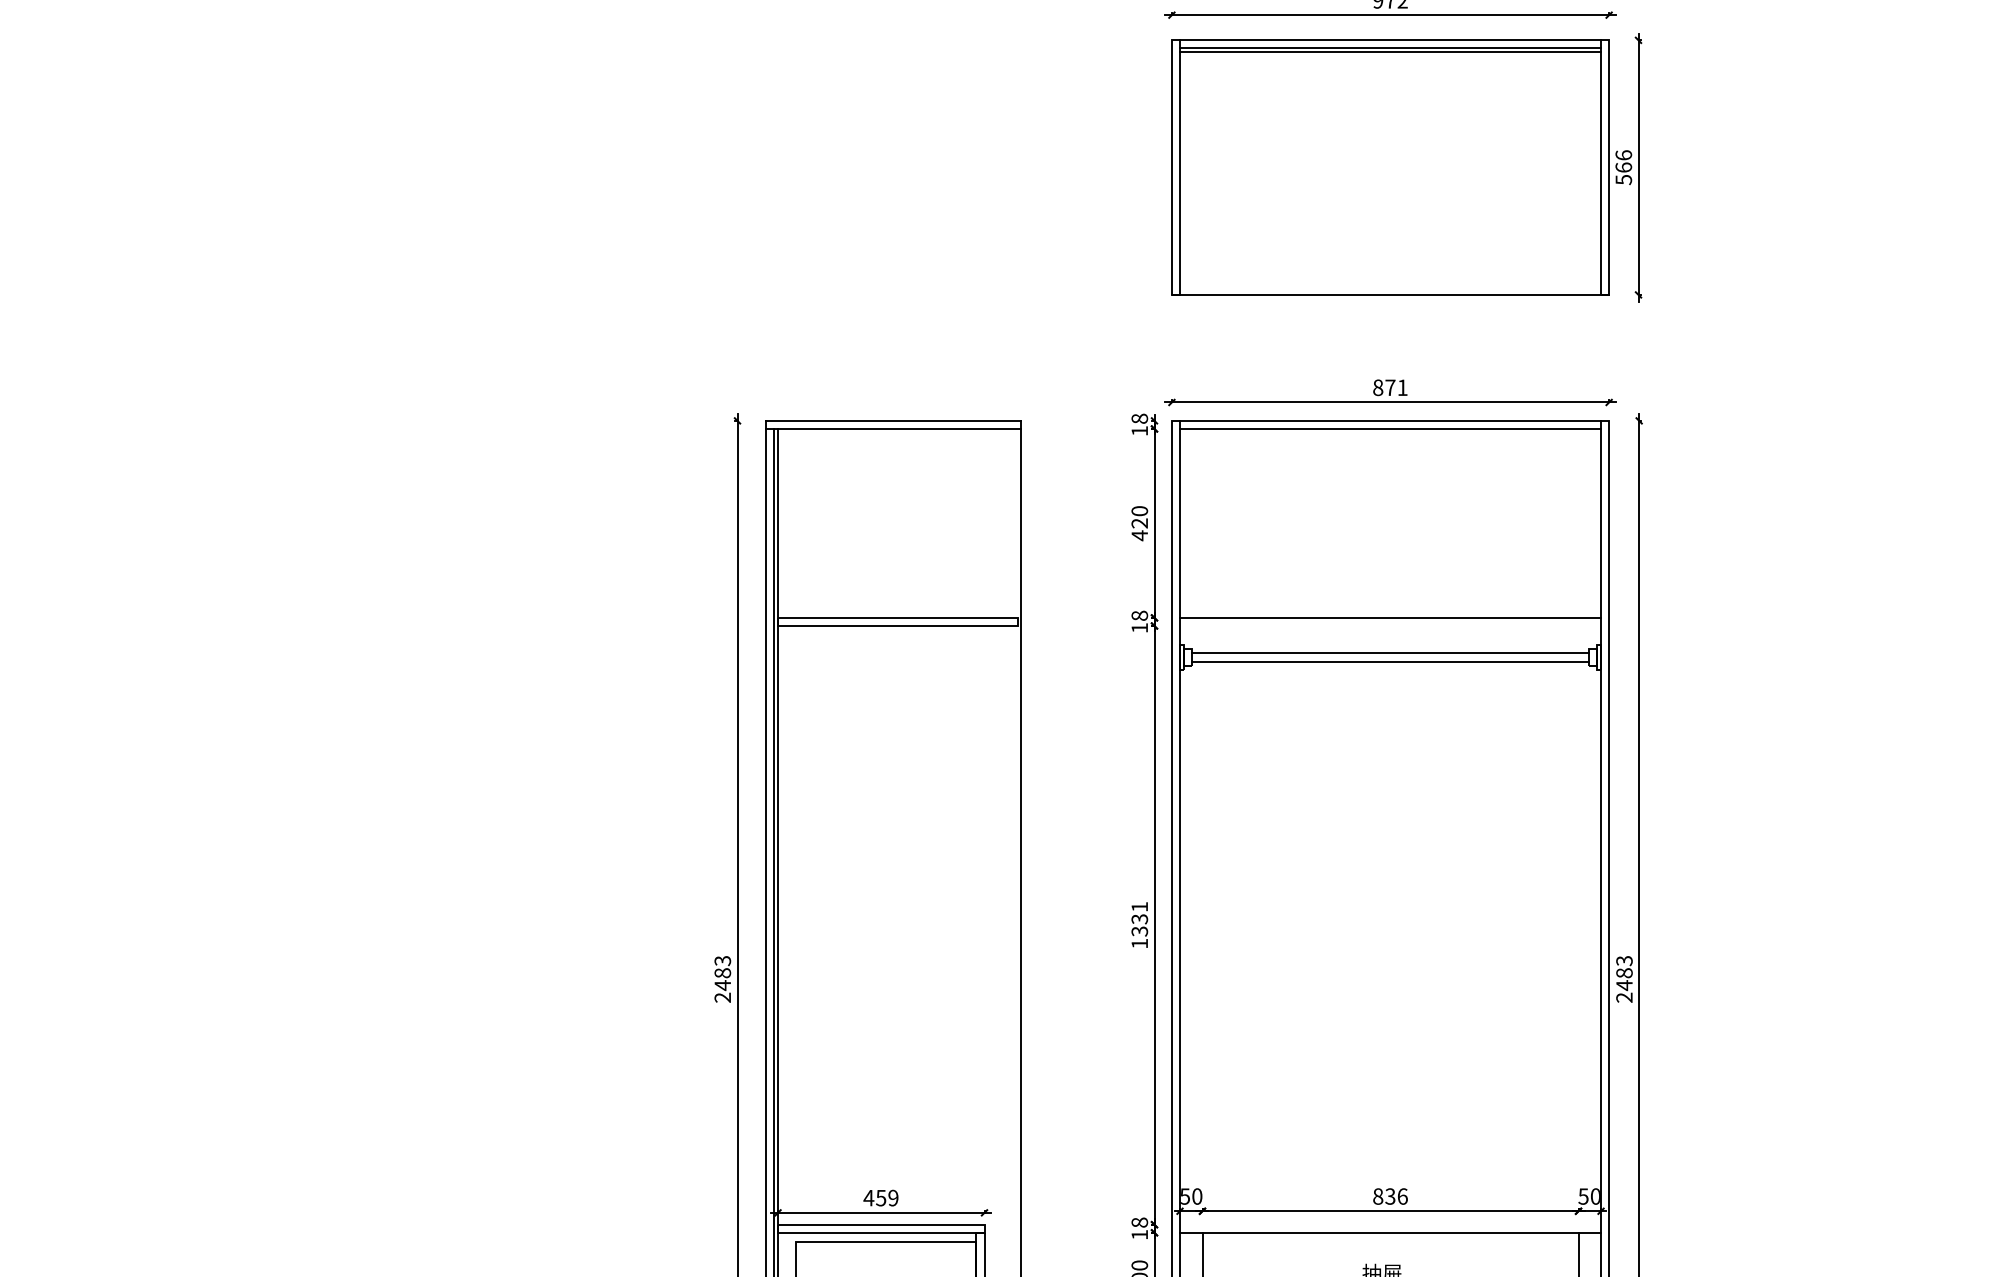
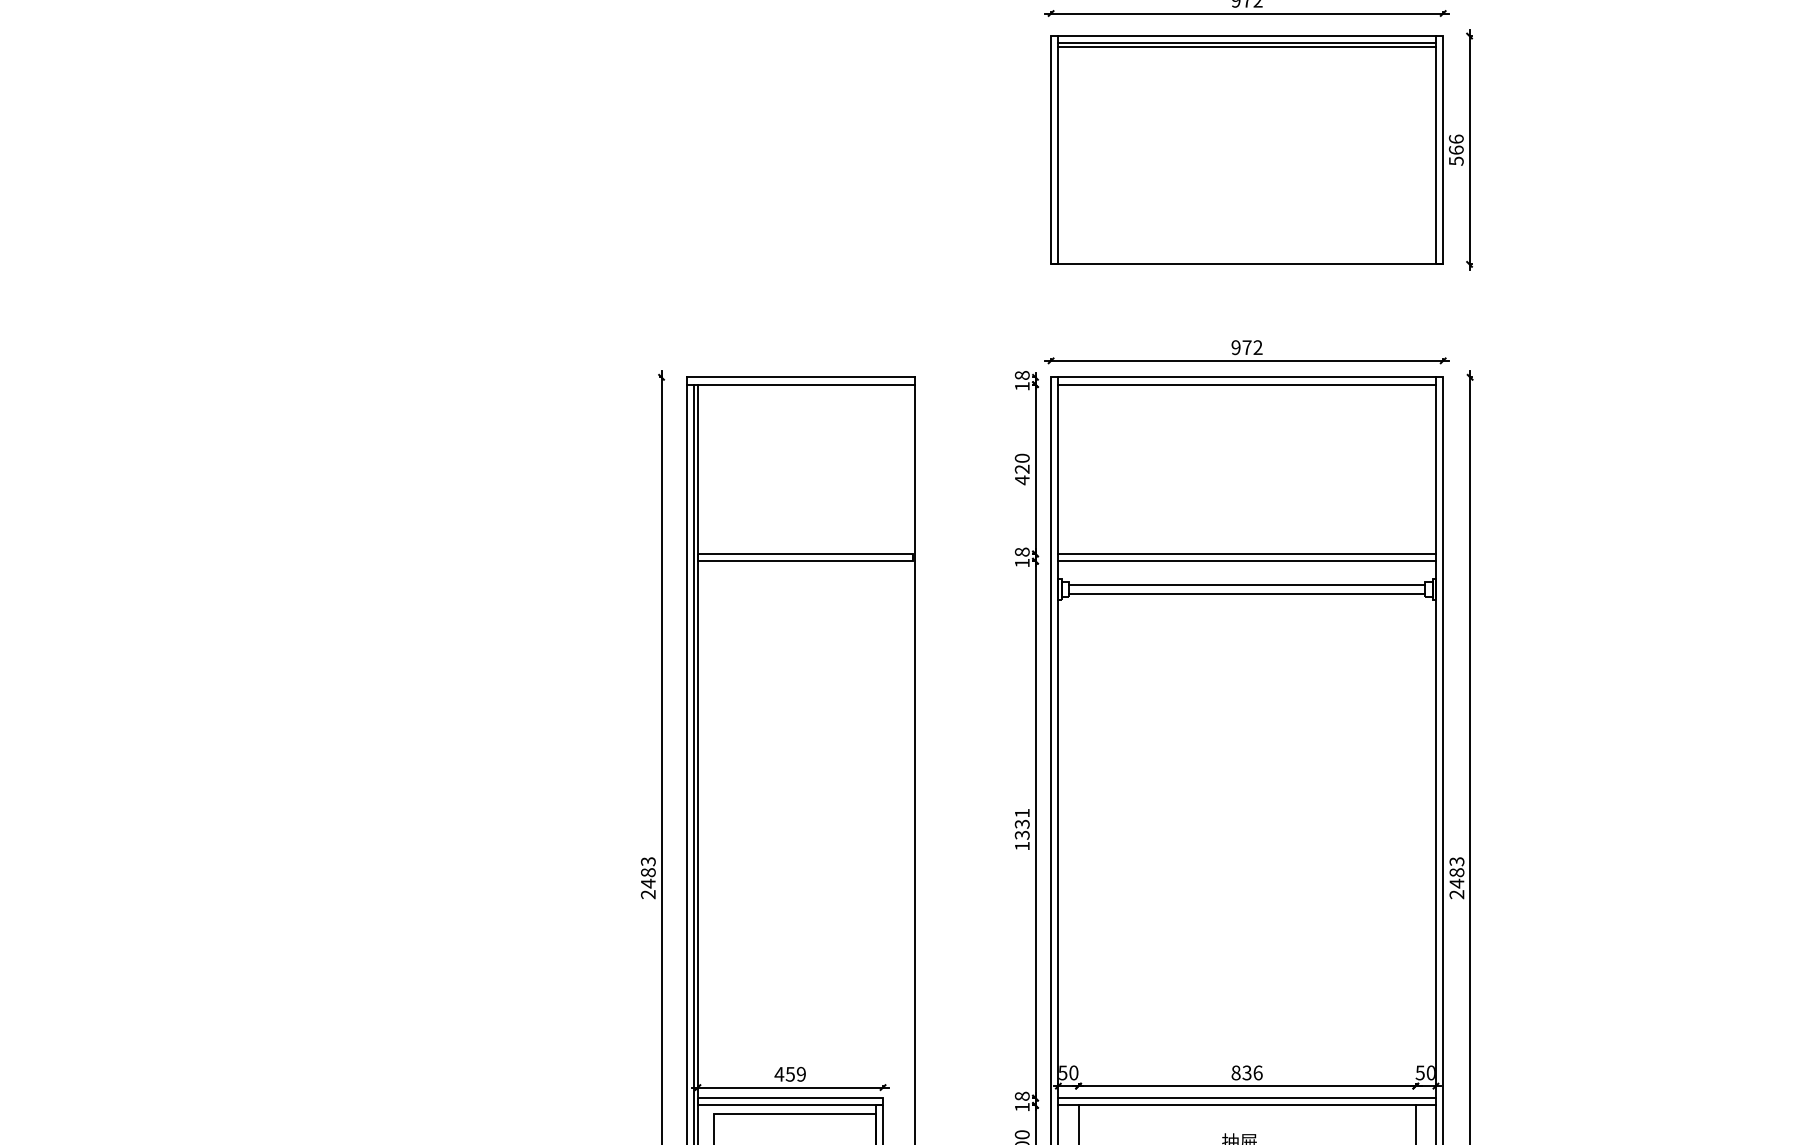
text: (1389, 387) -> (1246, 347), 871 -> 972
line: (1389, 626) -> (1246, 561), added
line: (1389, 1225) -> (1246, 1098), added

